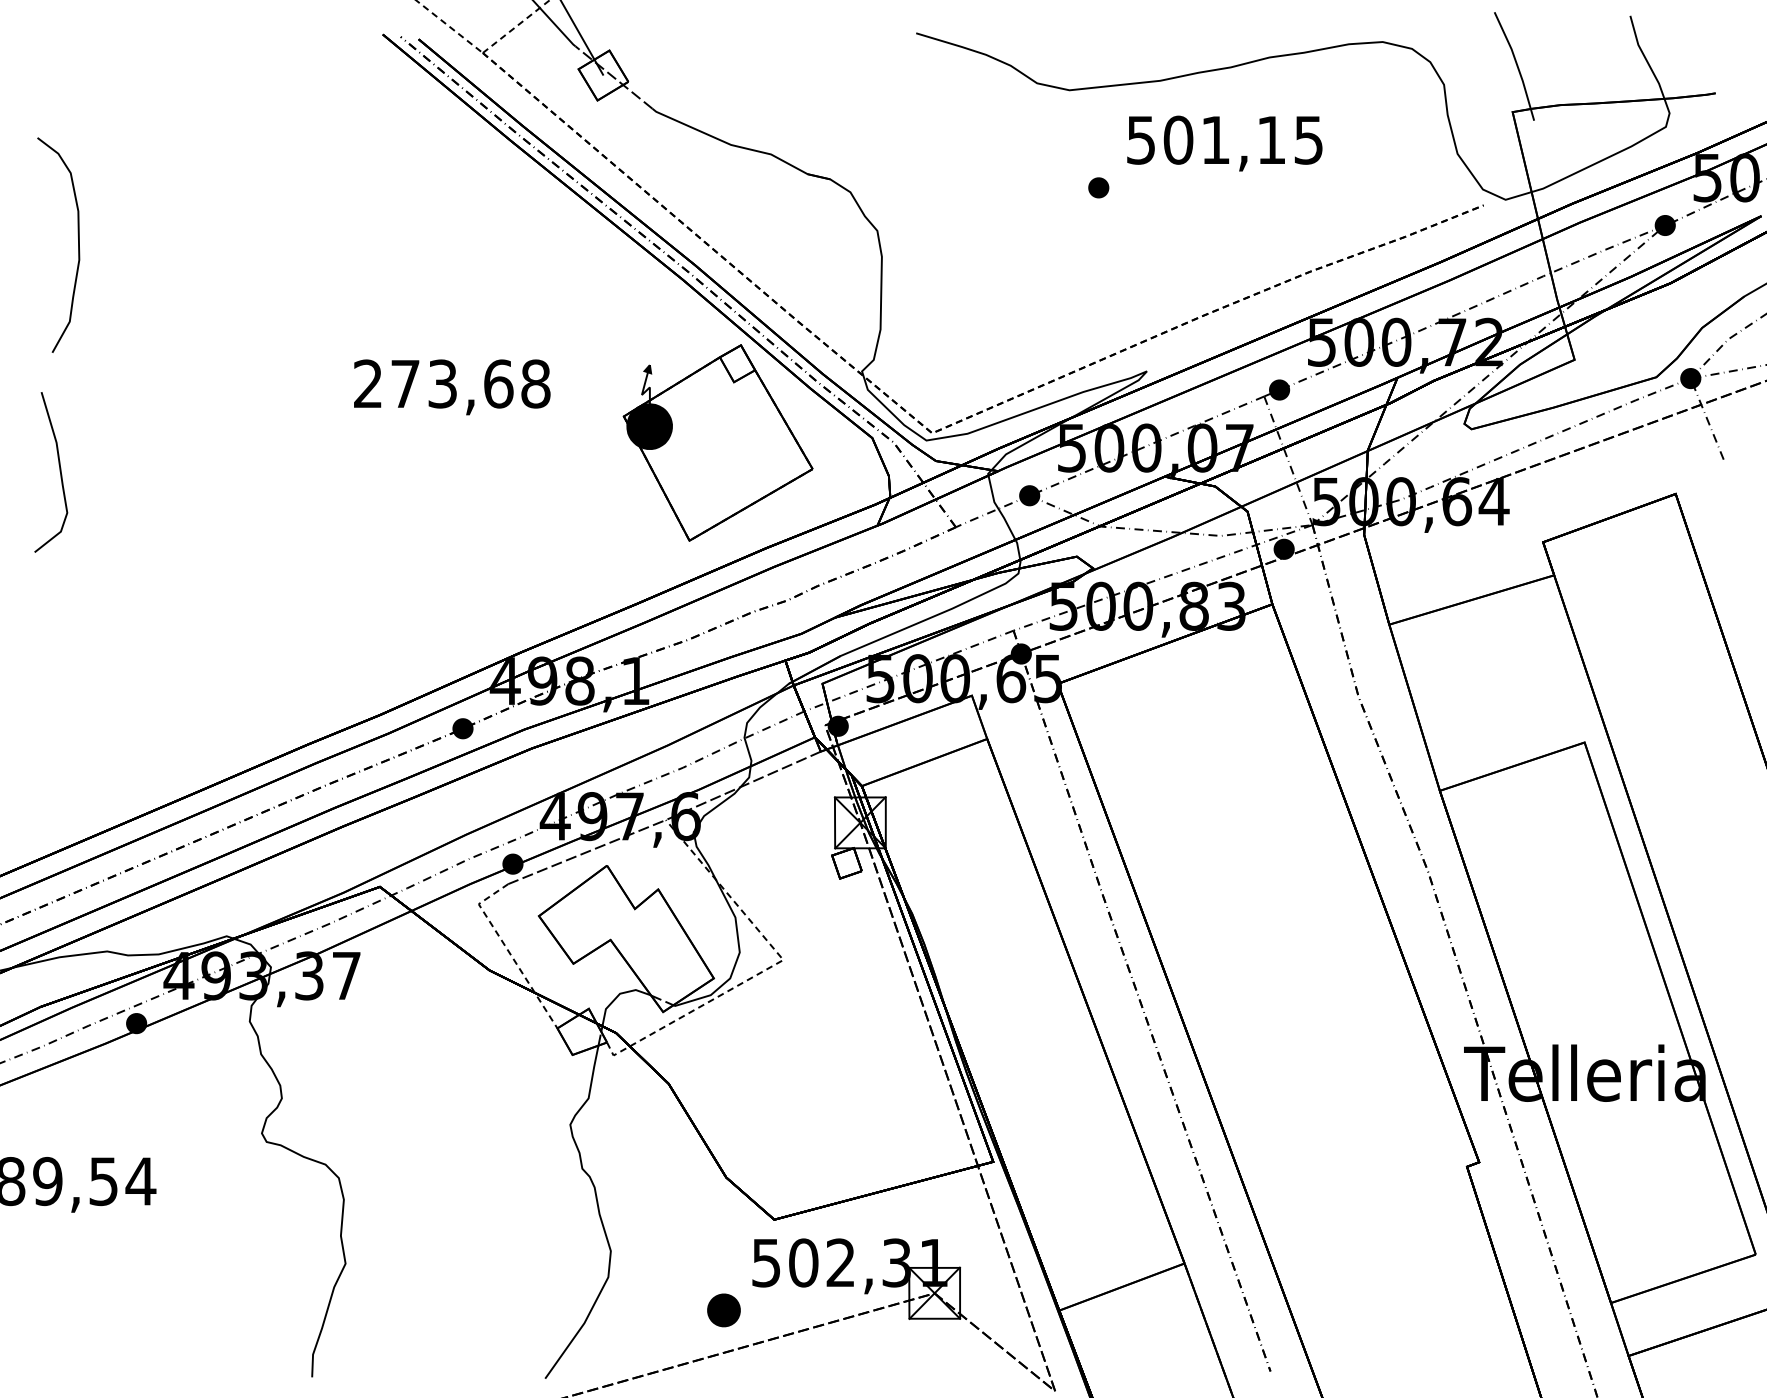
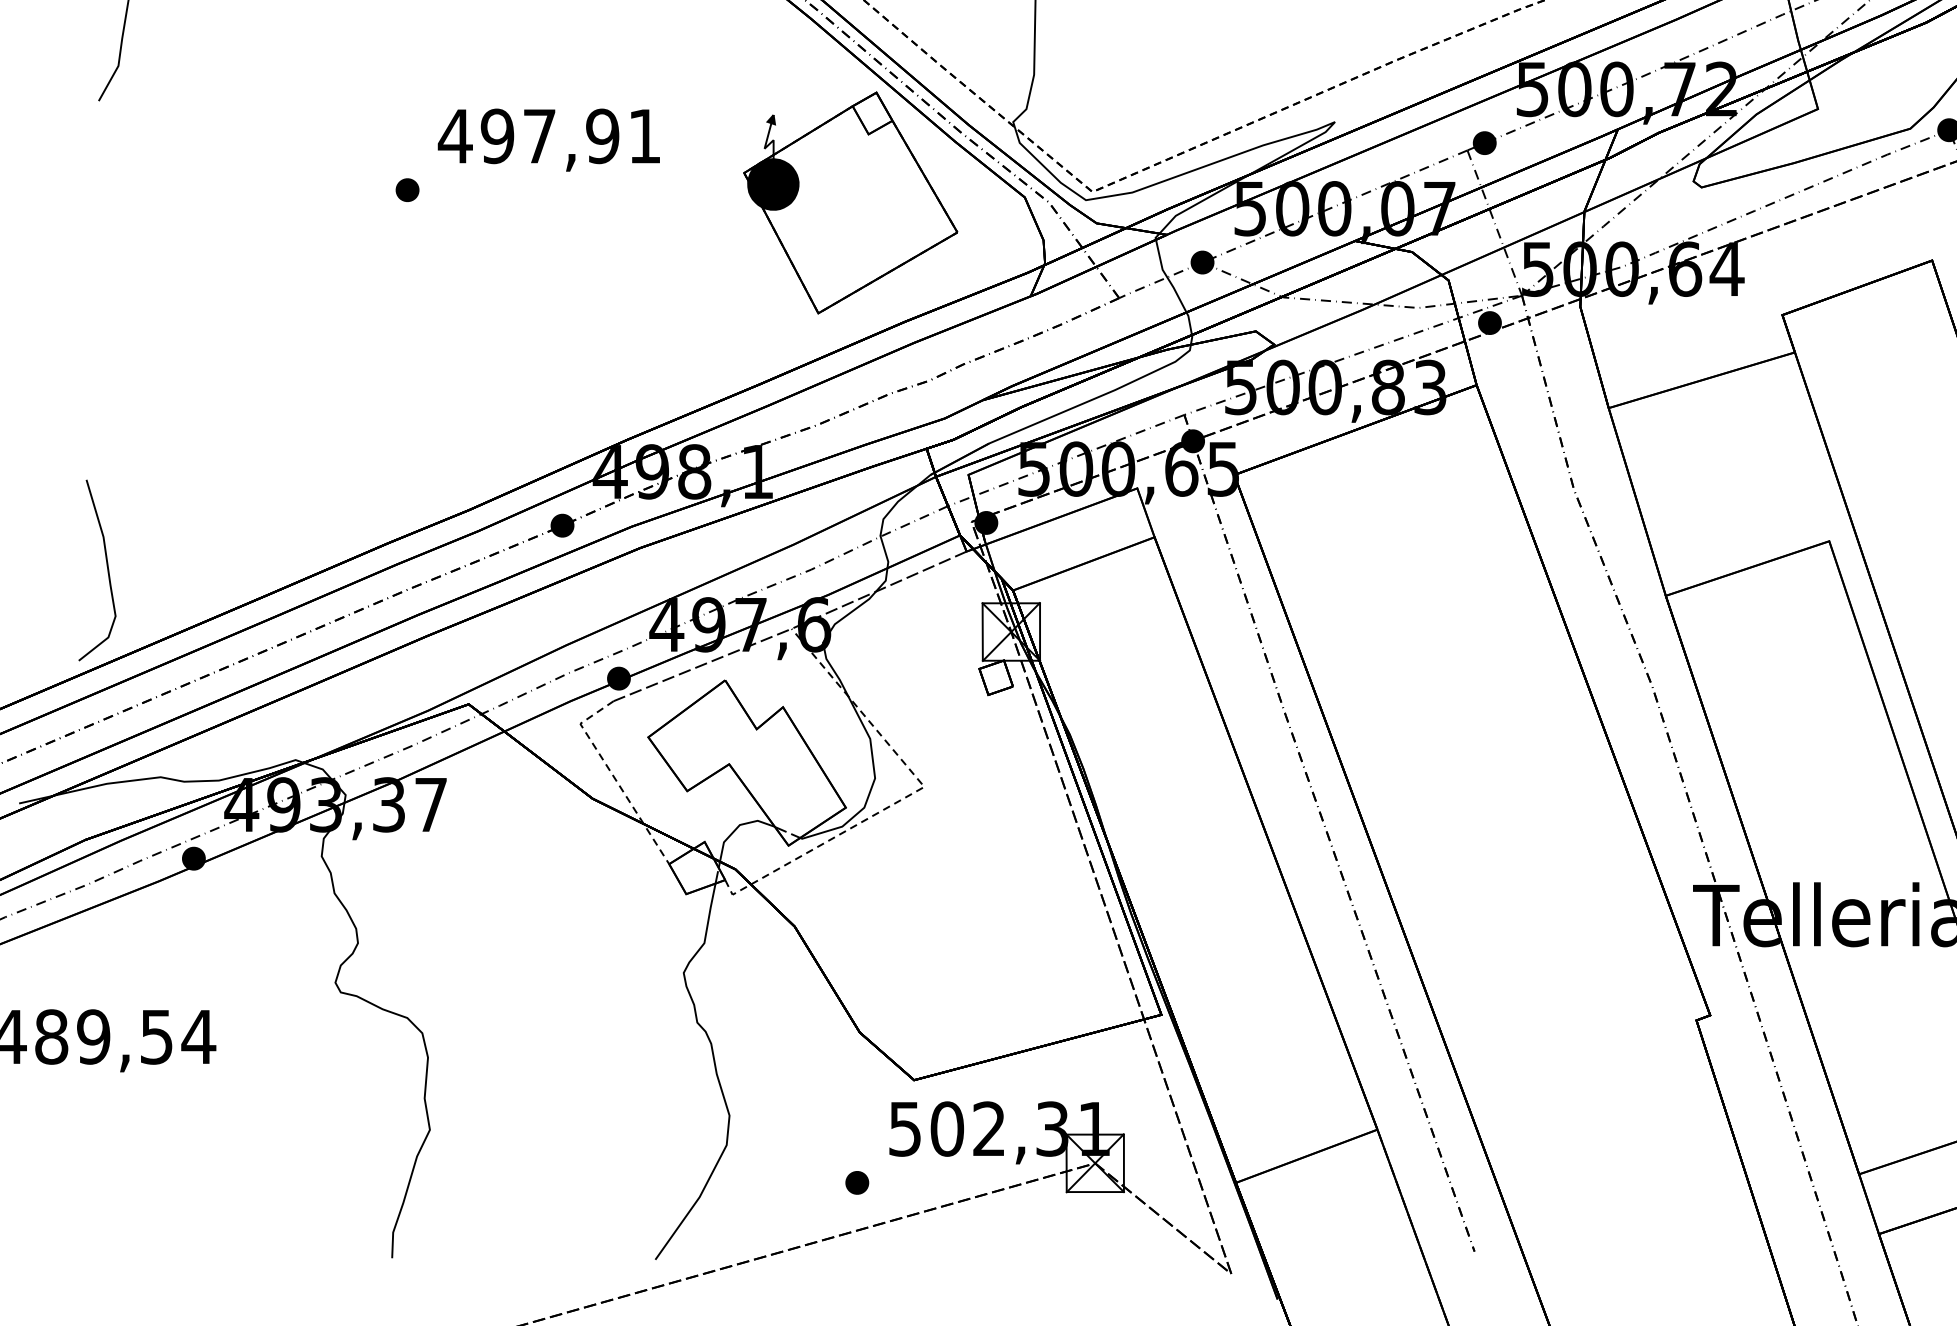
text: (451, 383) -> (549, 135), 273,68 -> 497,91
part: (325, 431) -> (407, 189), added
curve: (59, 471) -> (106, 569), moved
part: (723, 1310) -> (856, 1182), size x0.62

